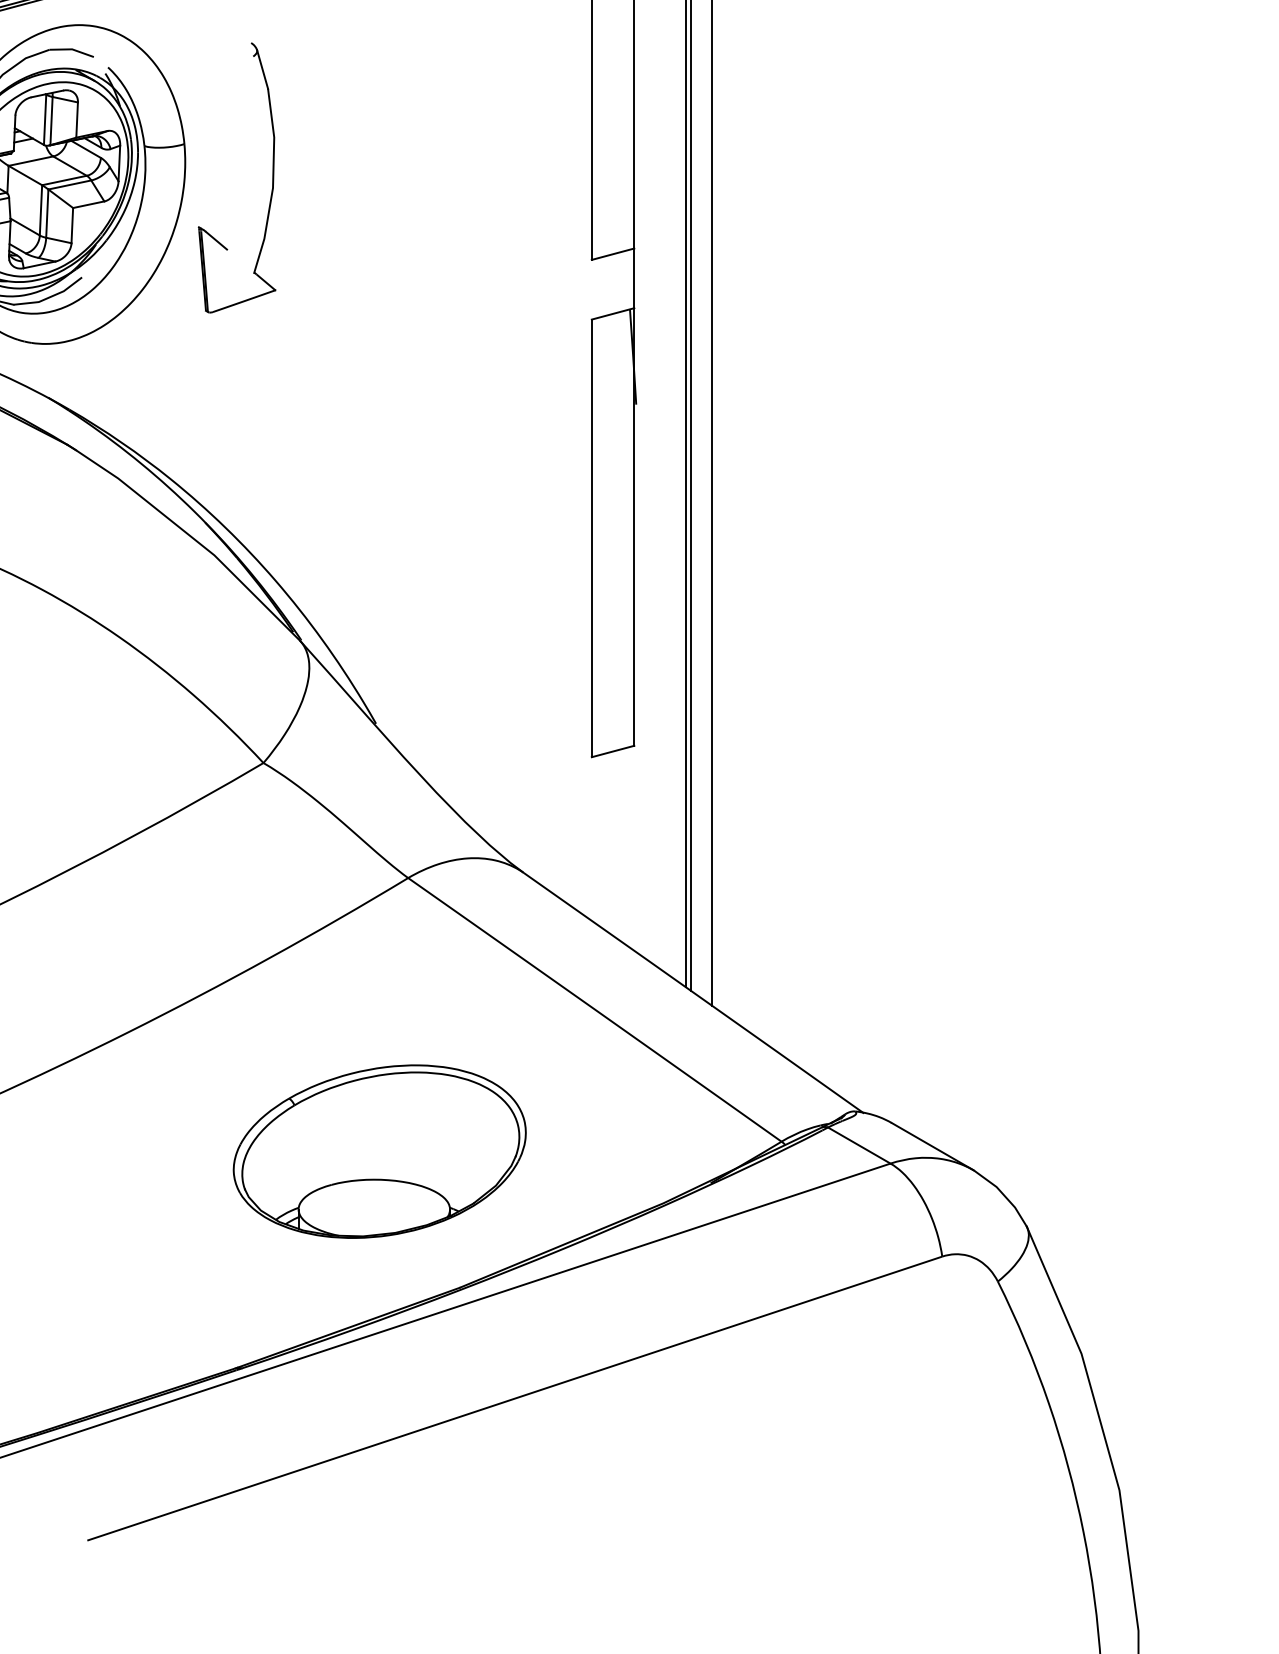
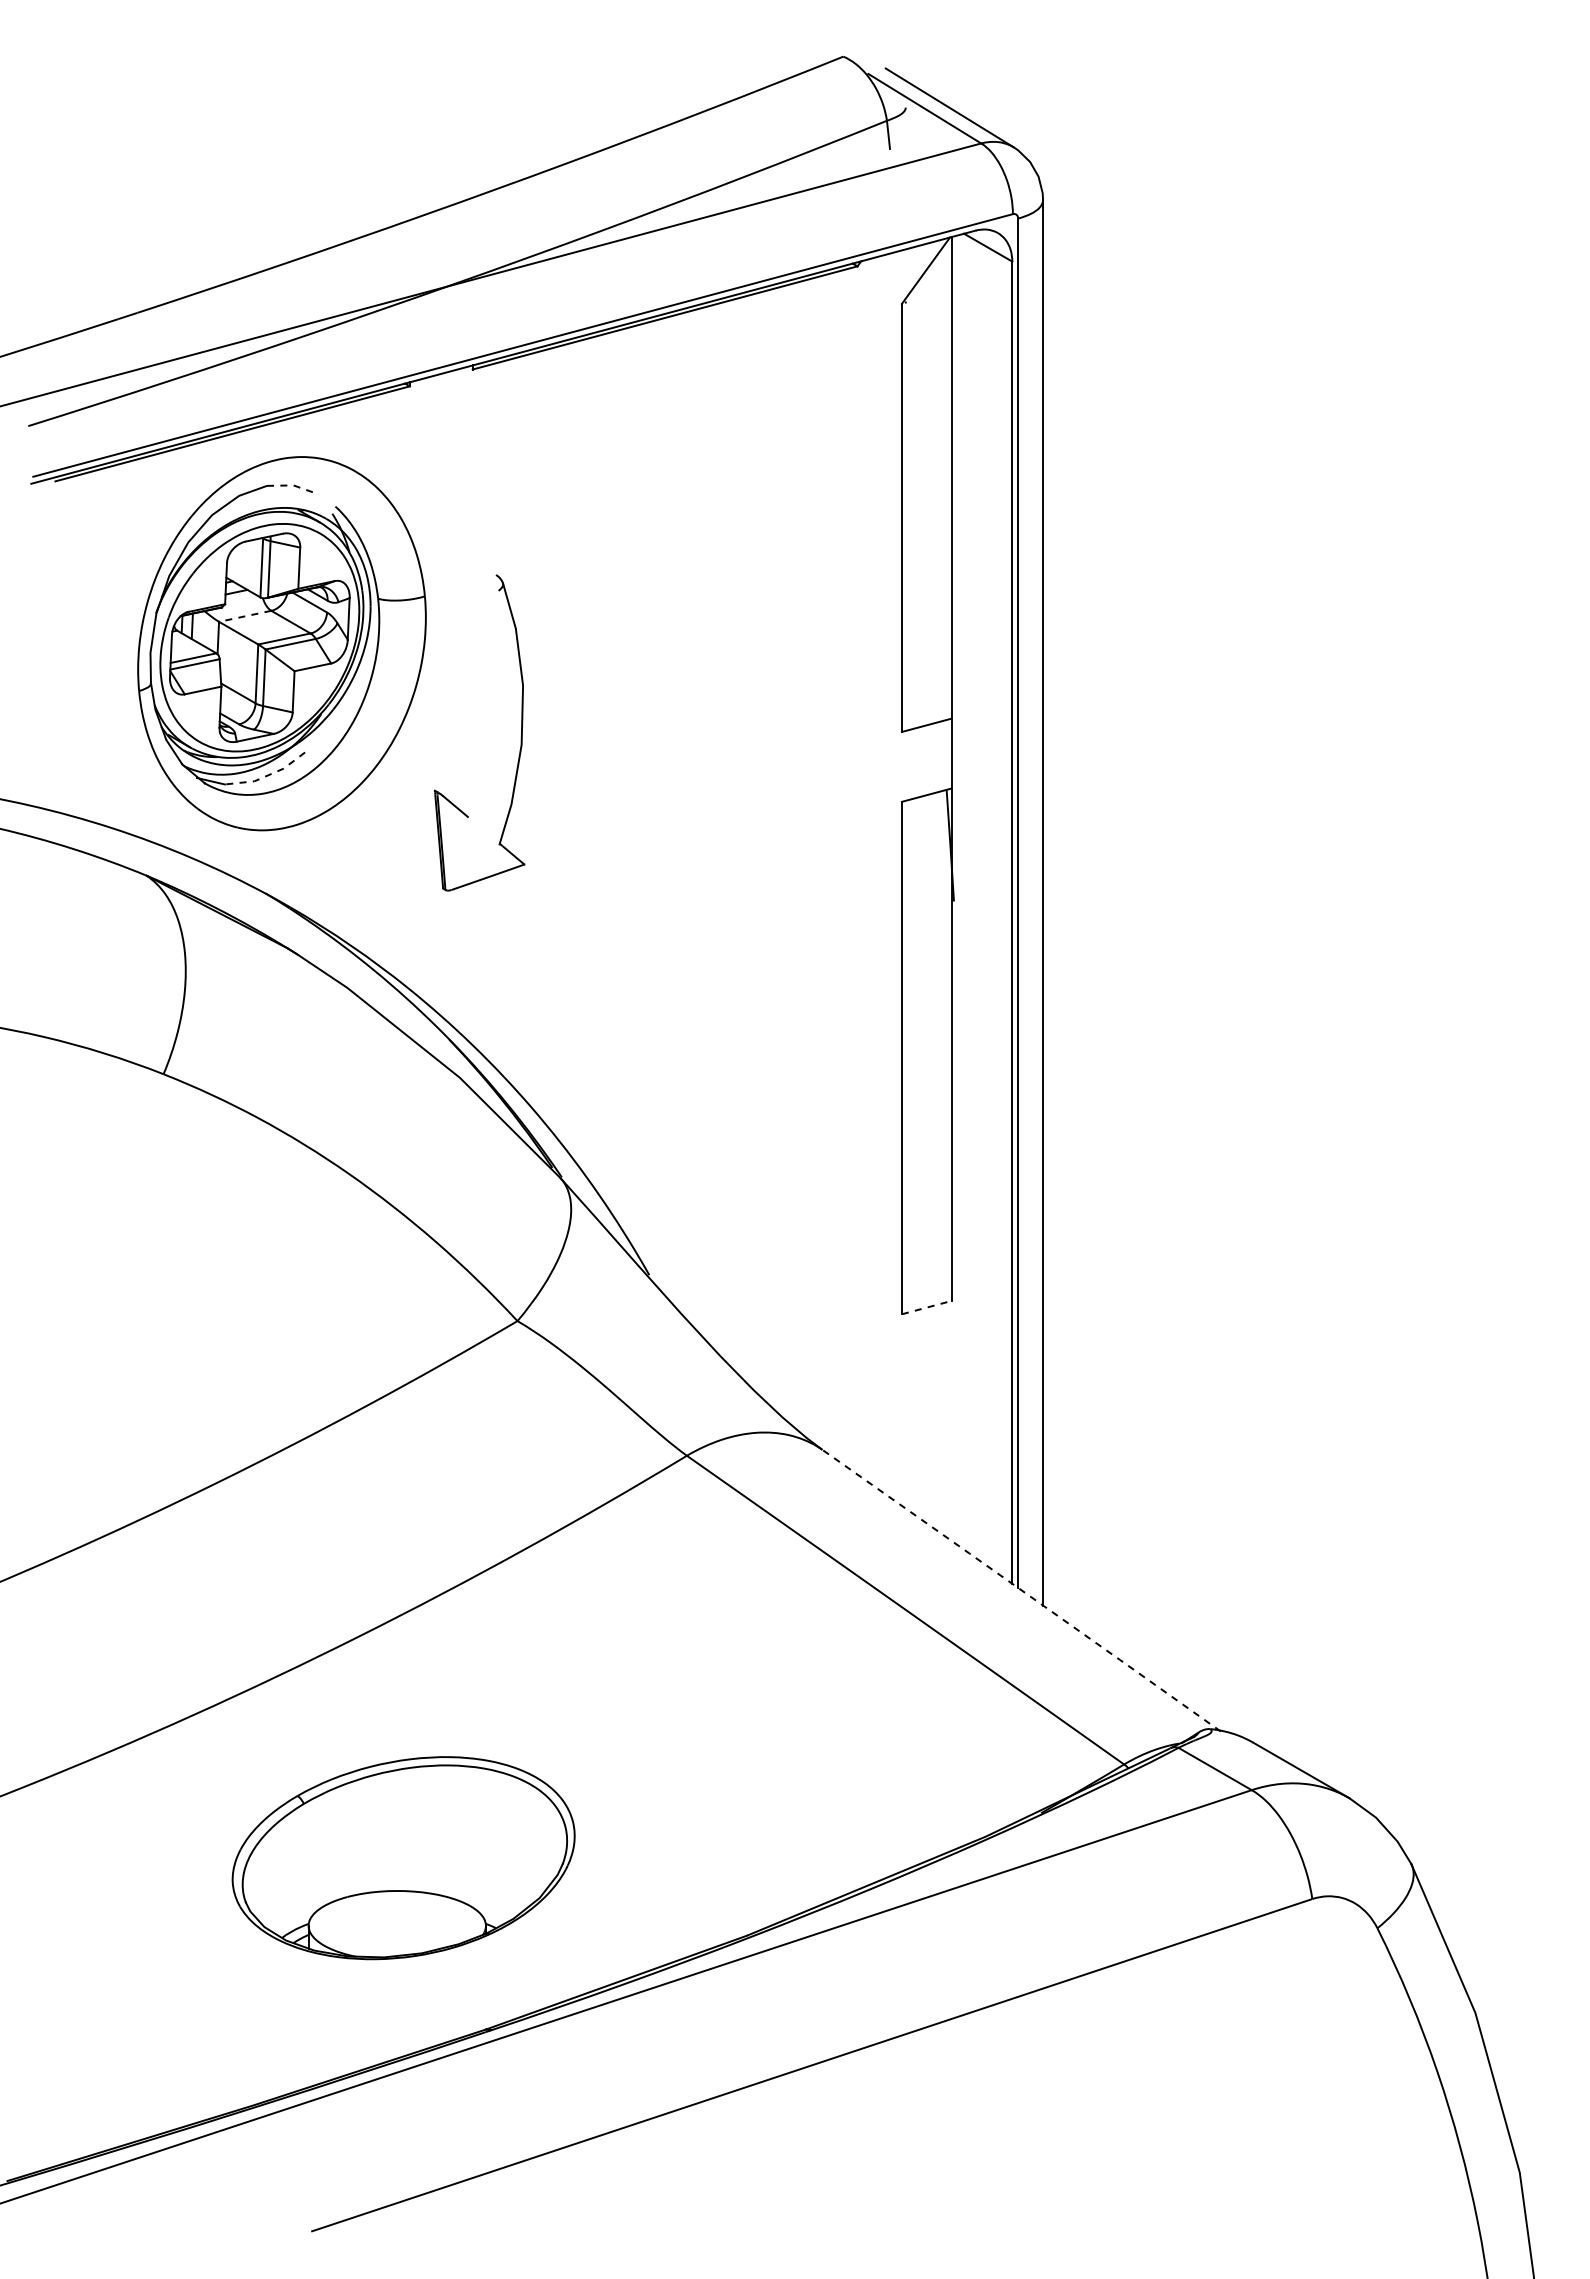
line: (72, 49) -> (293, 485), solid -> dashed
line: (31, 161) -> (245, 616), solid -> dashed
part: (272, 181) -> (520, 737), moved
line: (50, 297) -> (267, 775), solid -> dashed
line: (612, 751) -> (926, 1307), solid -> dashed
line: (693, 993) -> (1021, 1590), solid -> dashed
part: (379, 1151) -> (403, 1858), moved

